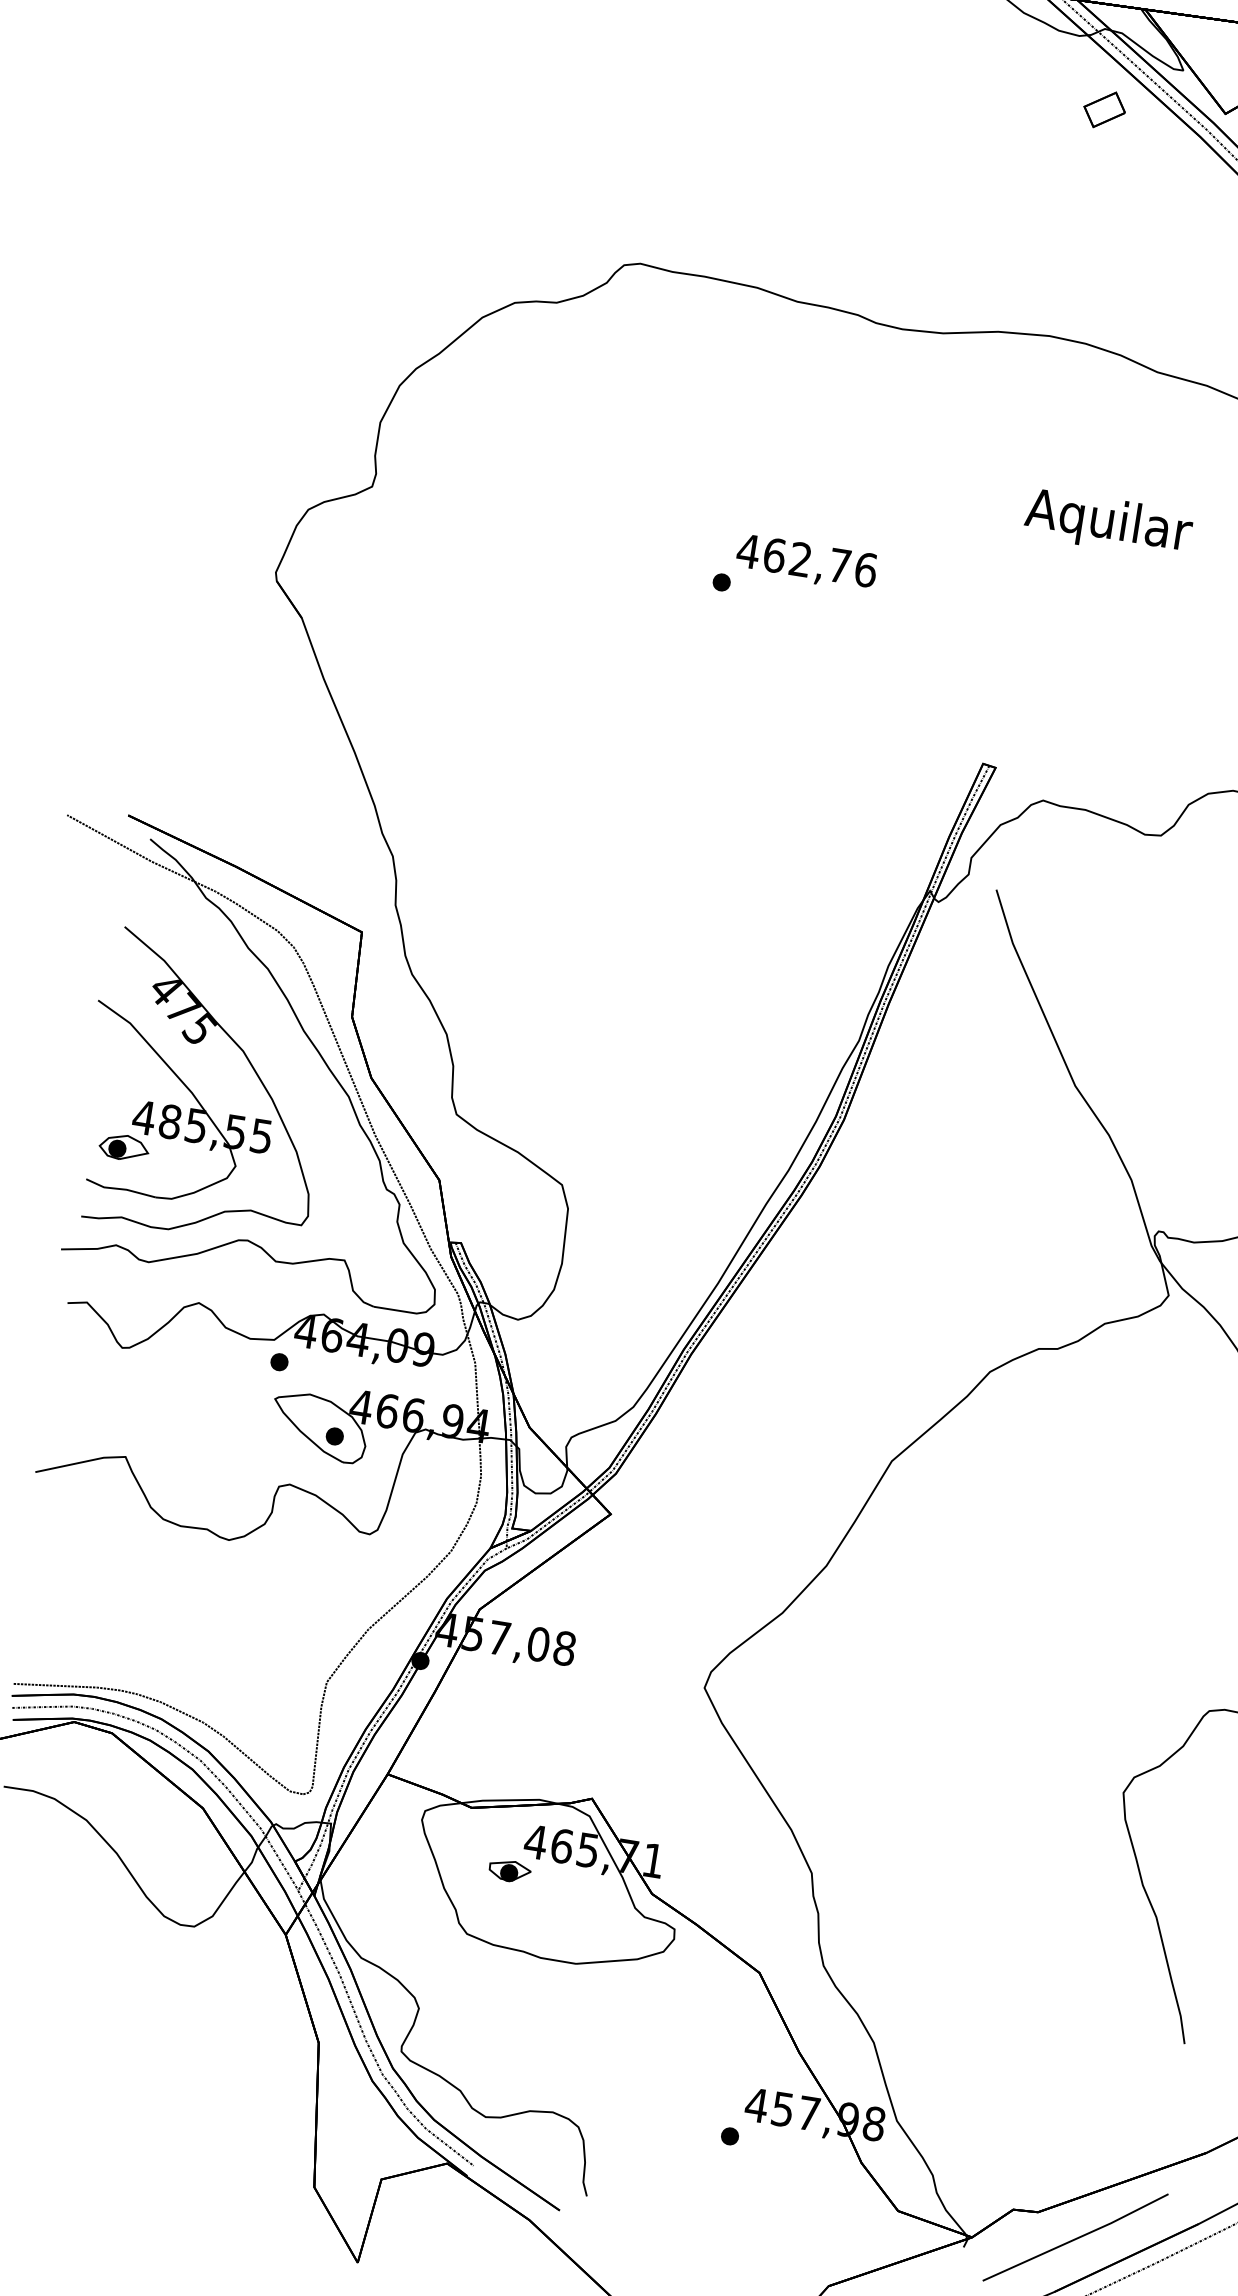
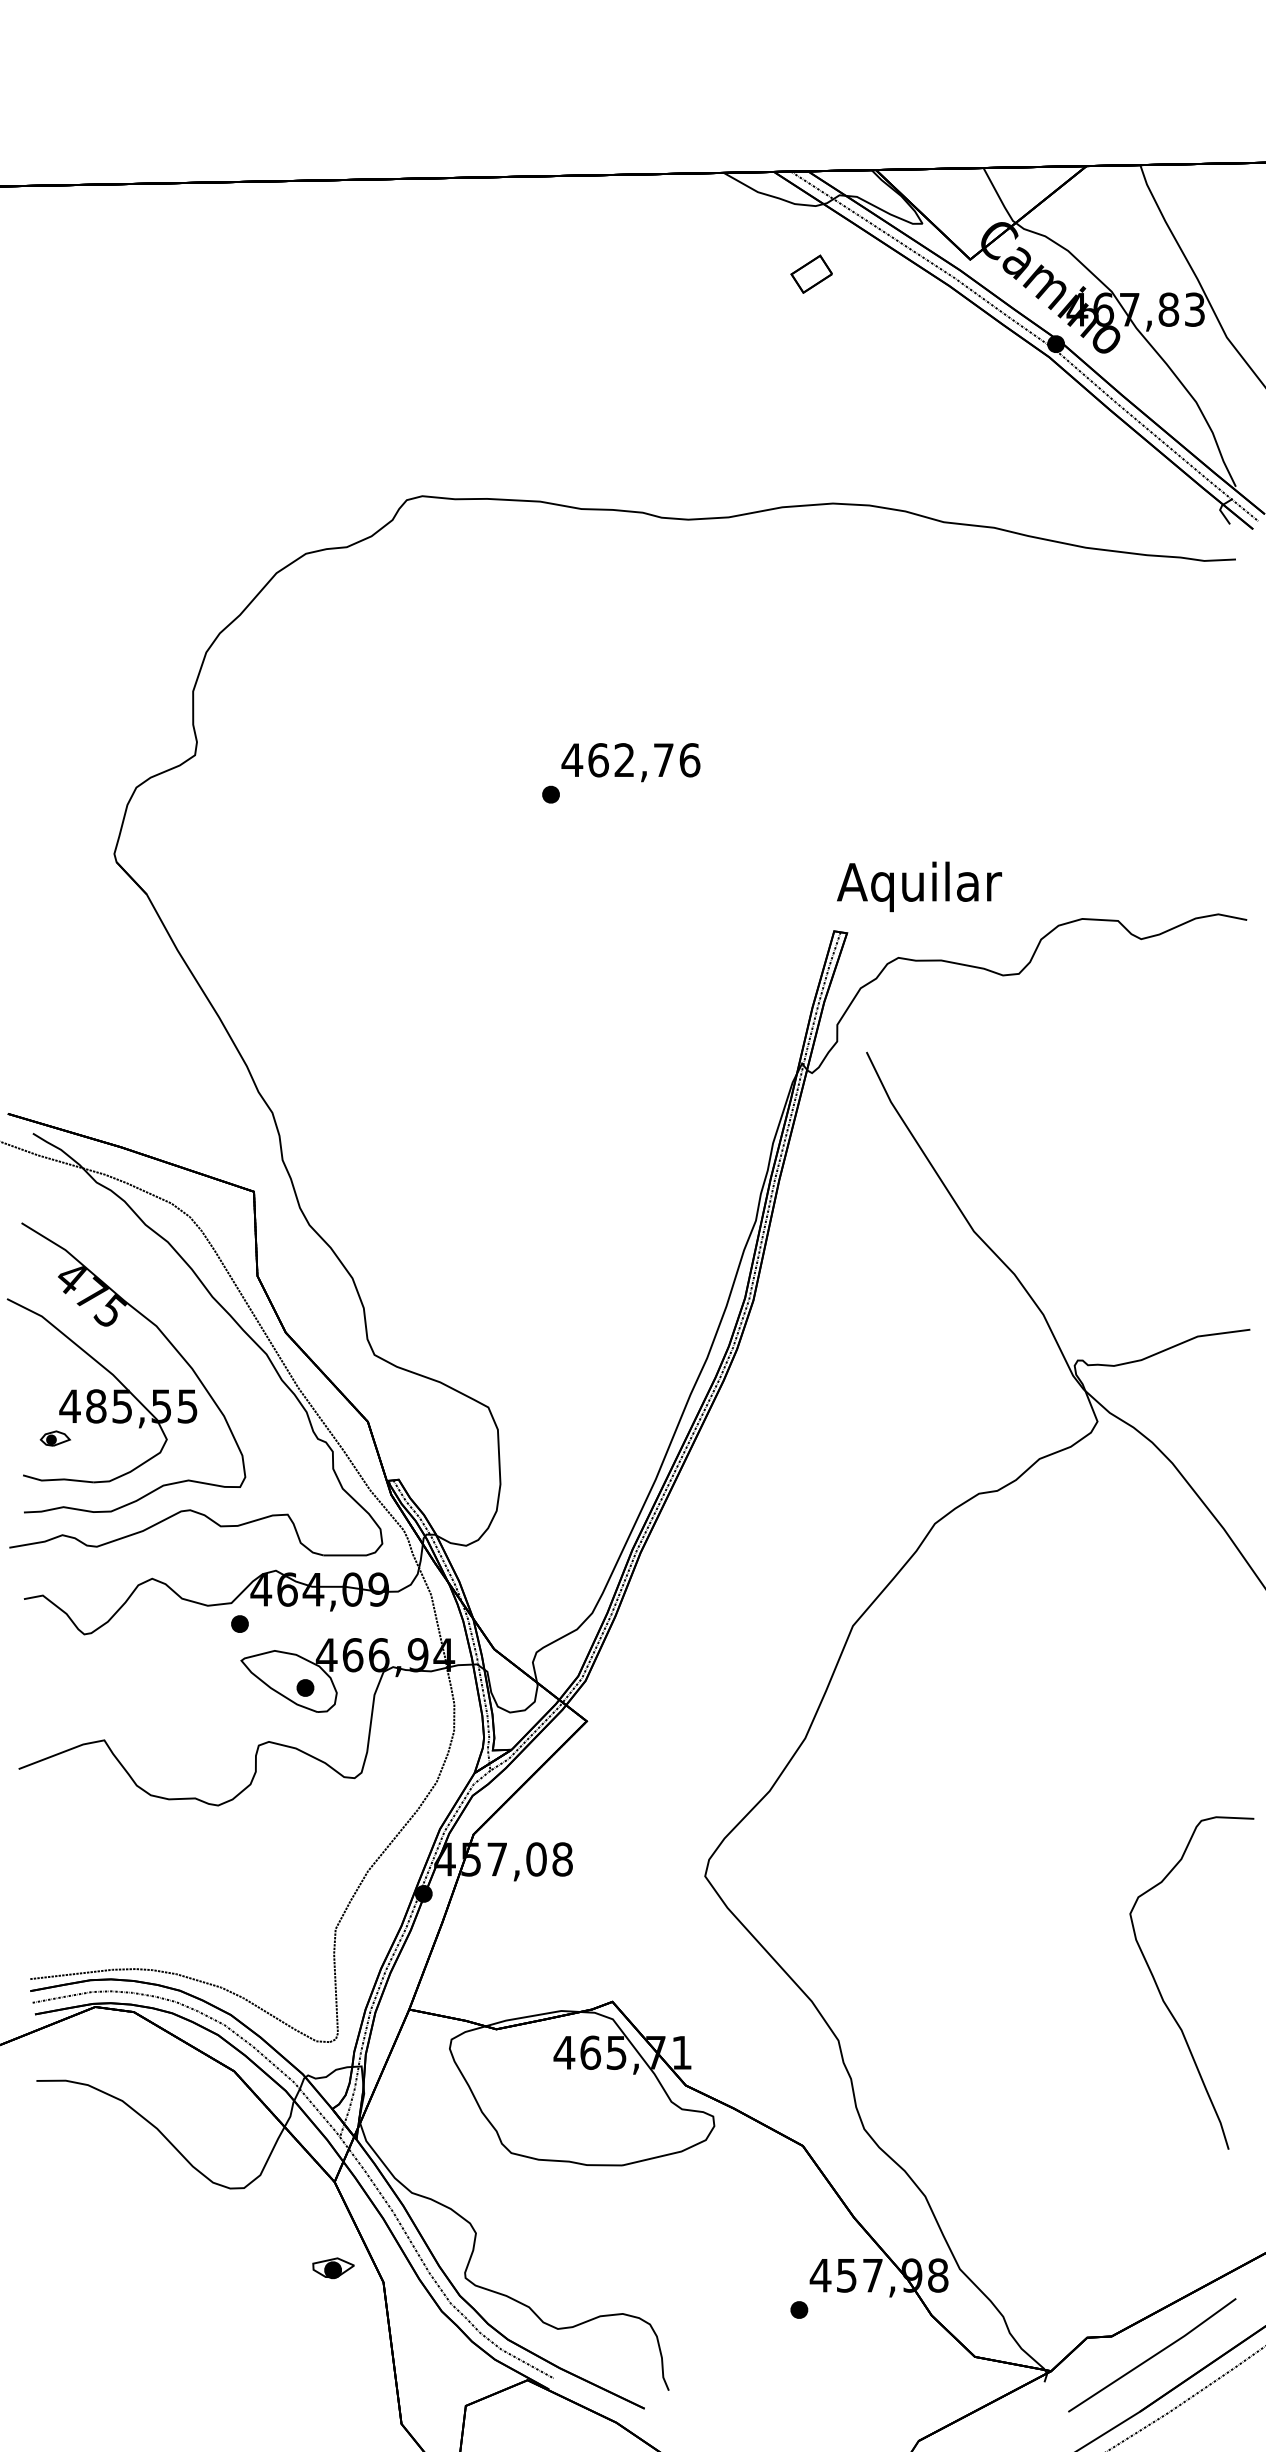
part: (1104, 109) -> (811, 273), moved
text: (1108, 523) -> (919, 886), moved
part: (124, 1147) -> (55, 1438), size x0.6
part: (509, 1871) -> (333, 2268), moved

